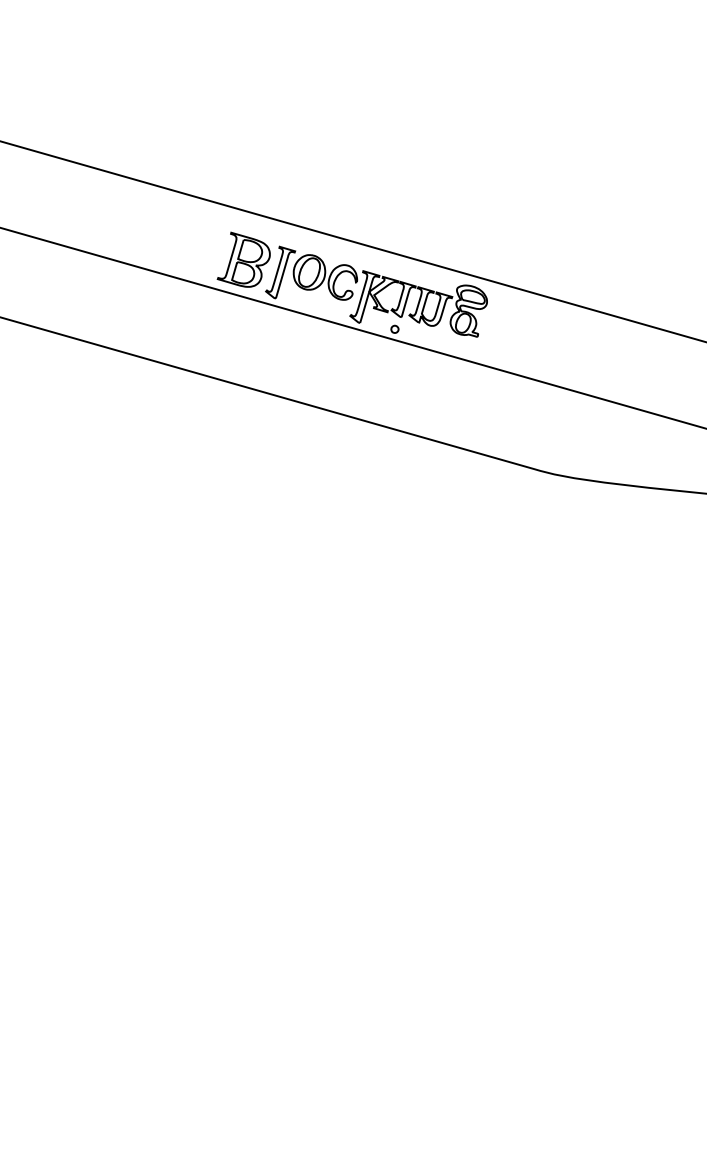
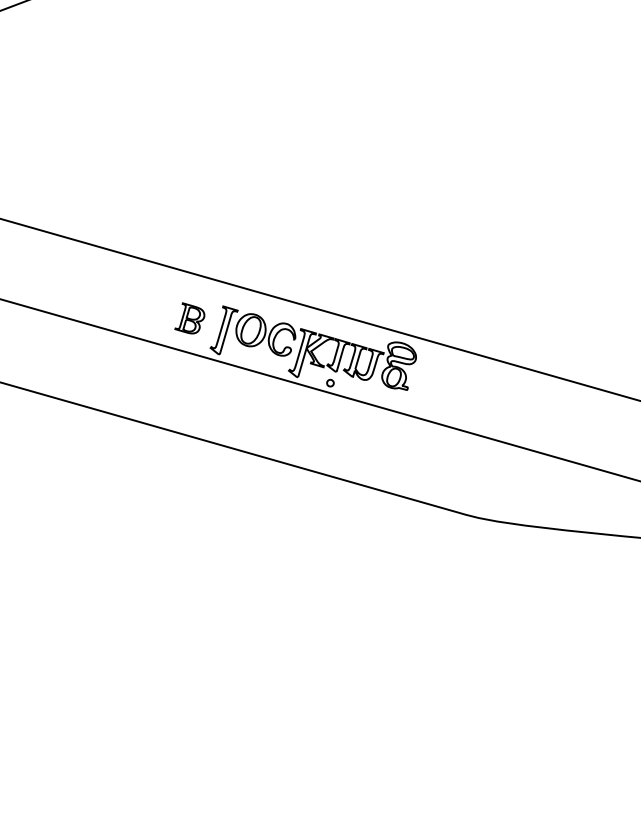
part: (243, 259) -> (189, 318), size x0.6

